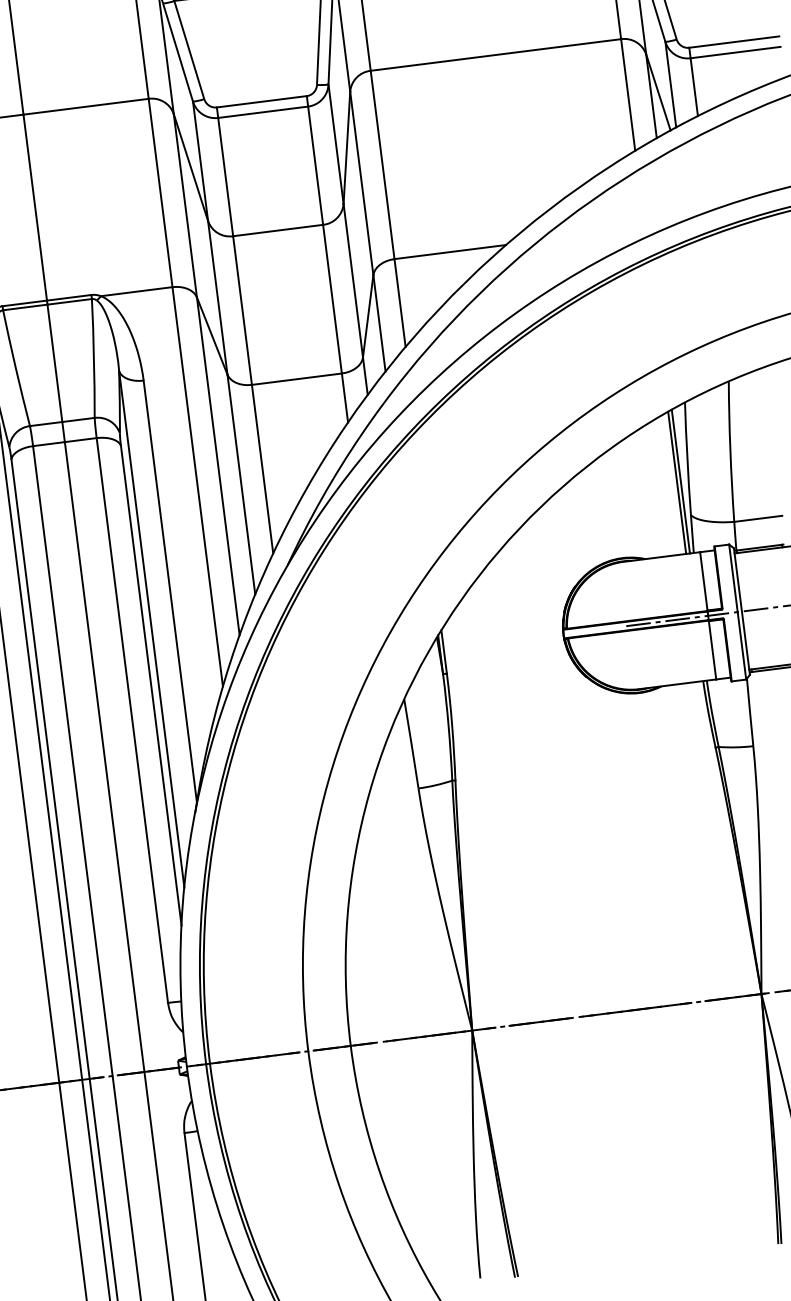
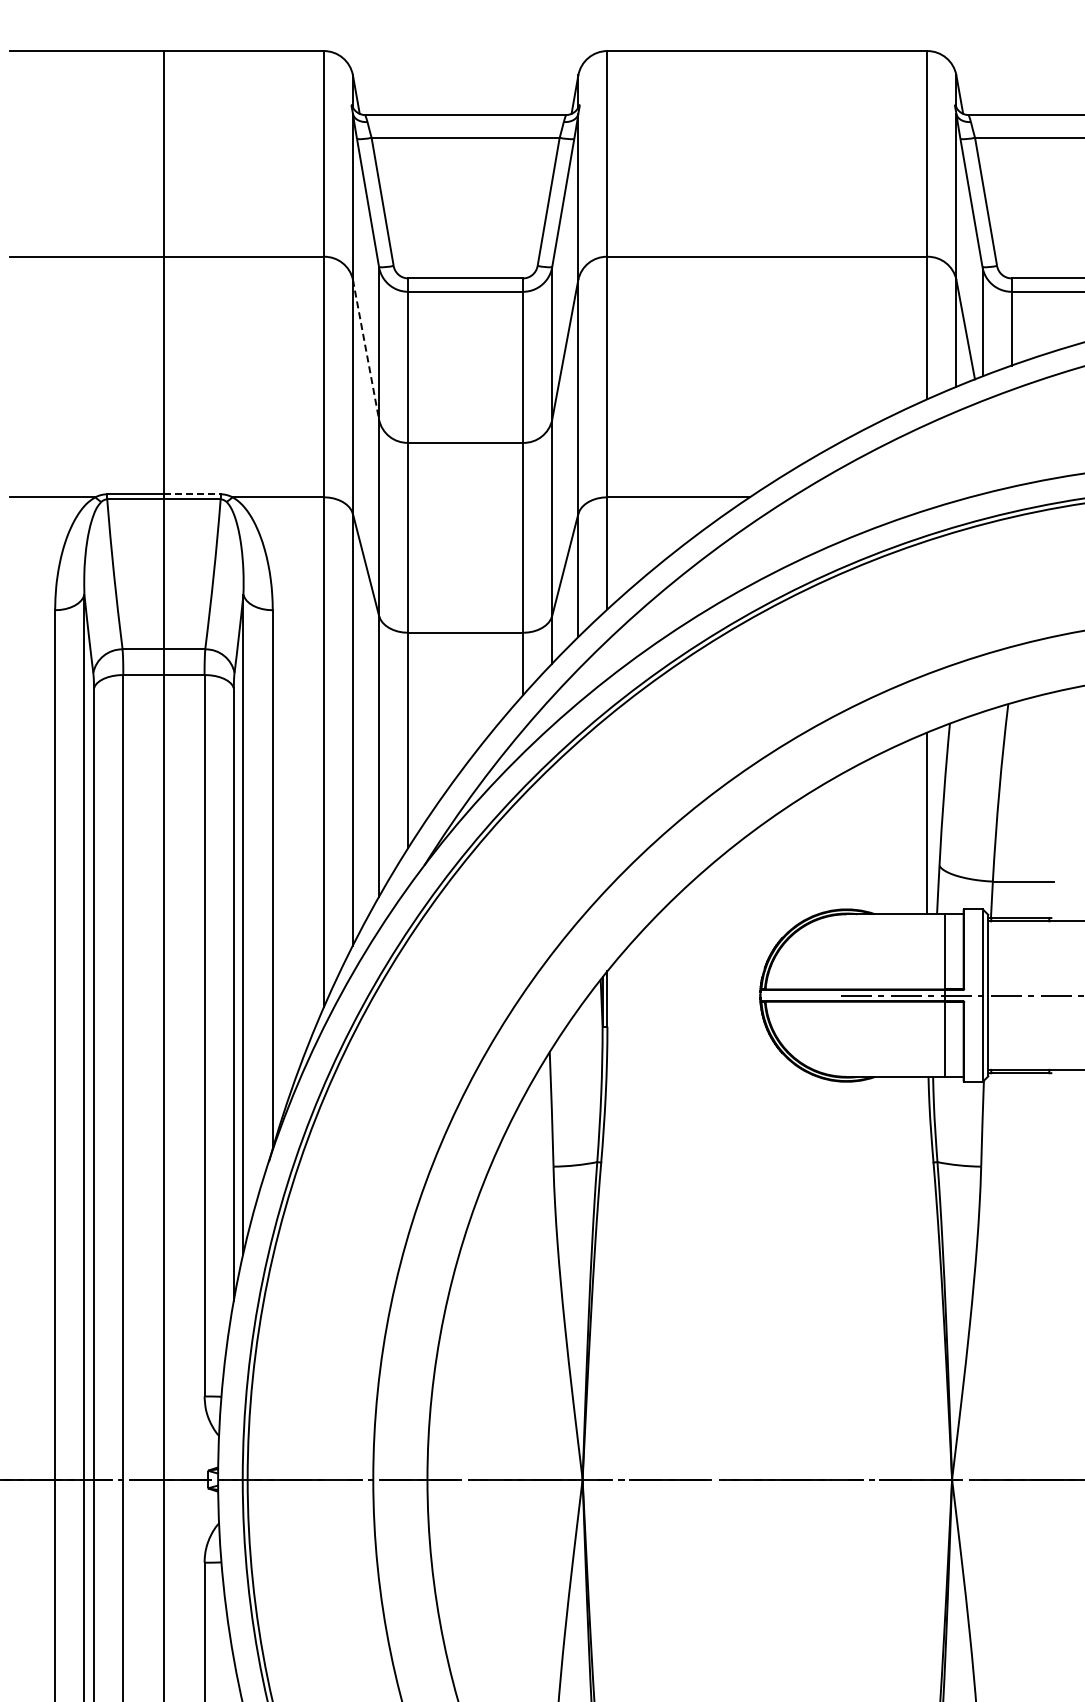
line: (191, 168) -> (366, 350), solid -> dashed
line: (69, 297) -> (192, 494), solid -> dashed
line: (681, 481) -> (932, 822), removed

